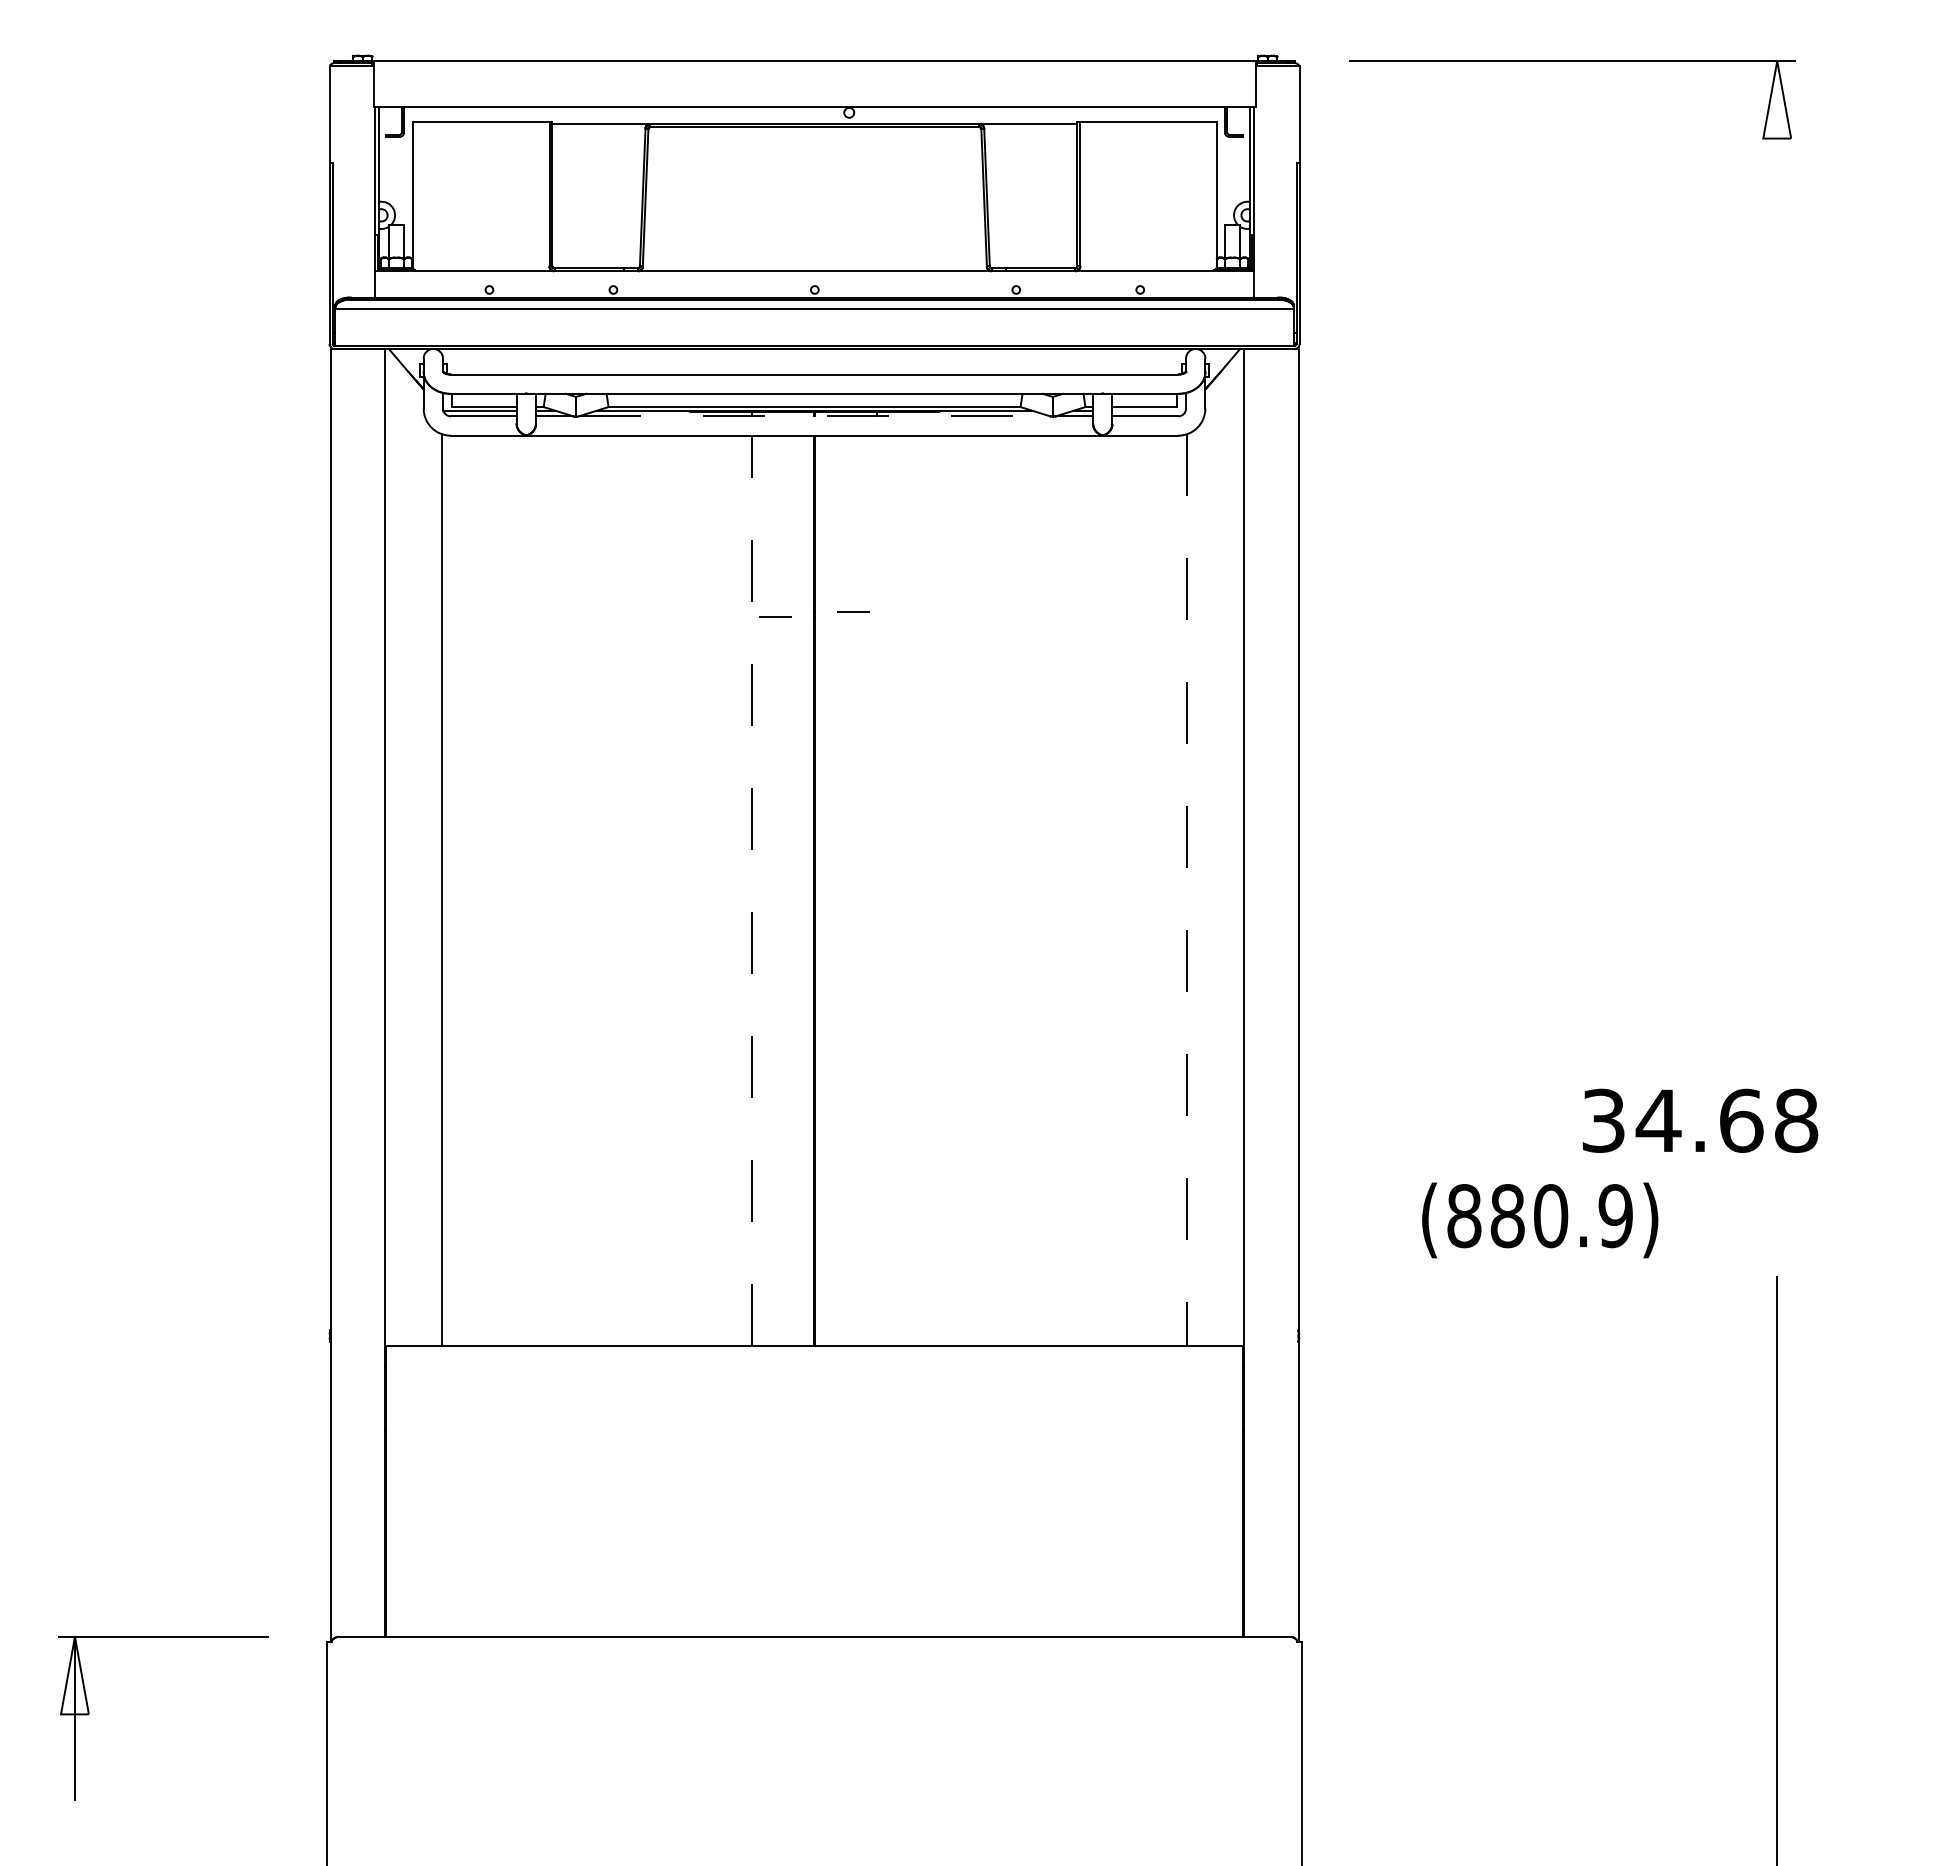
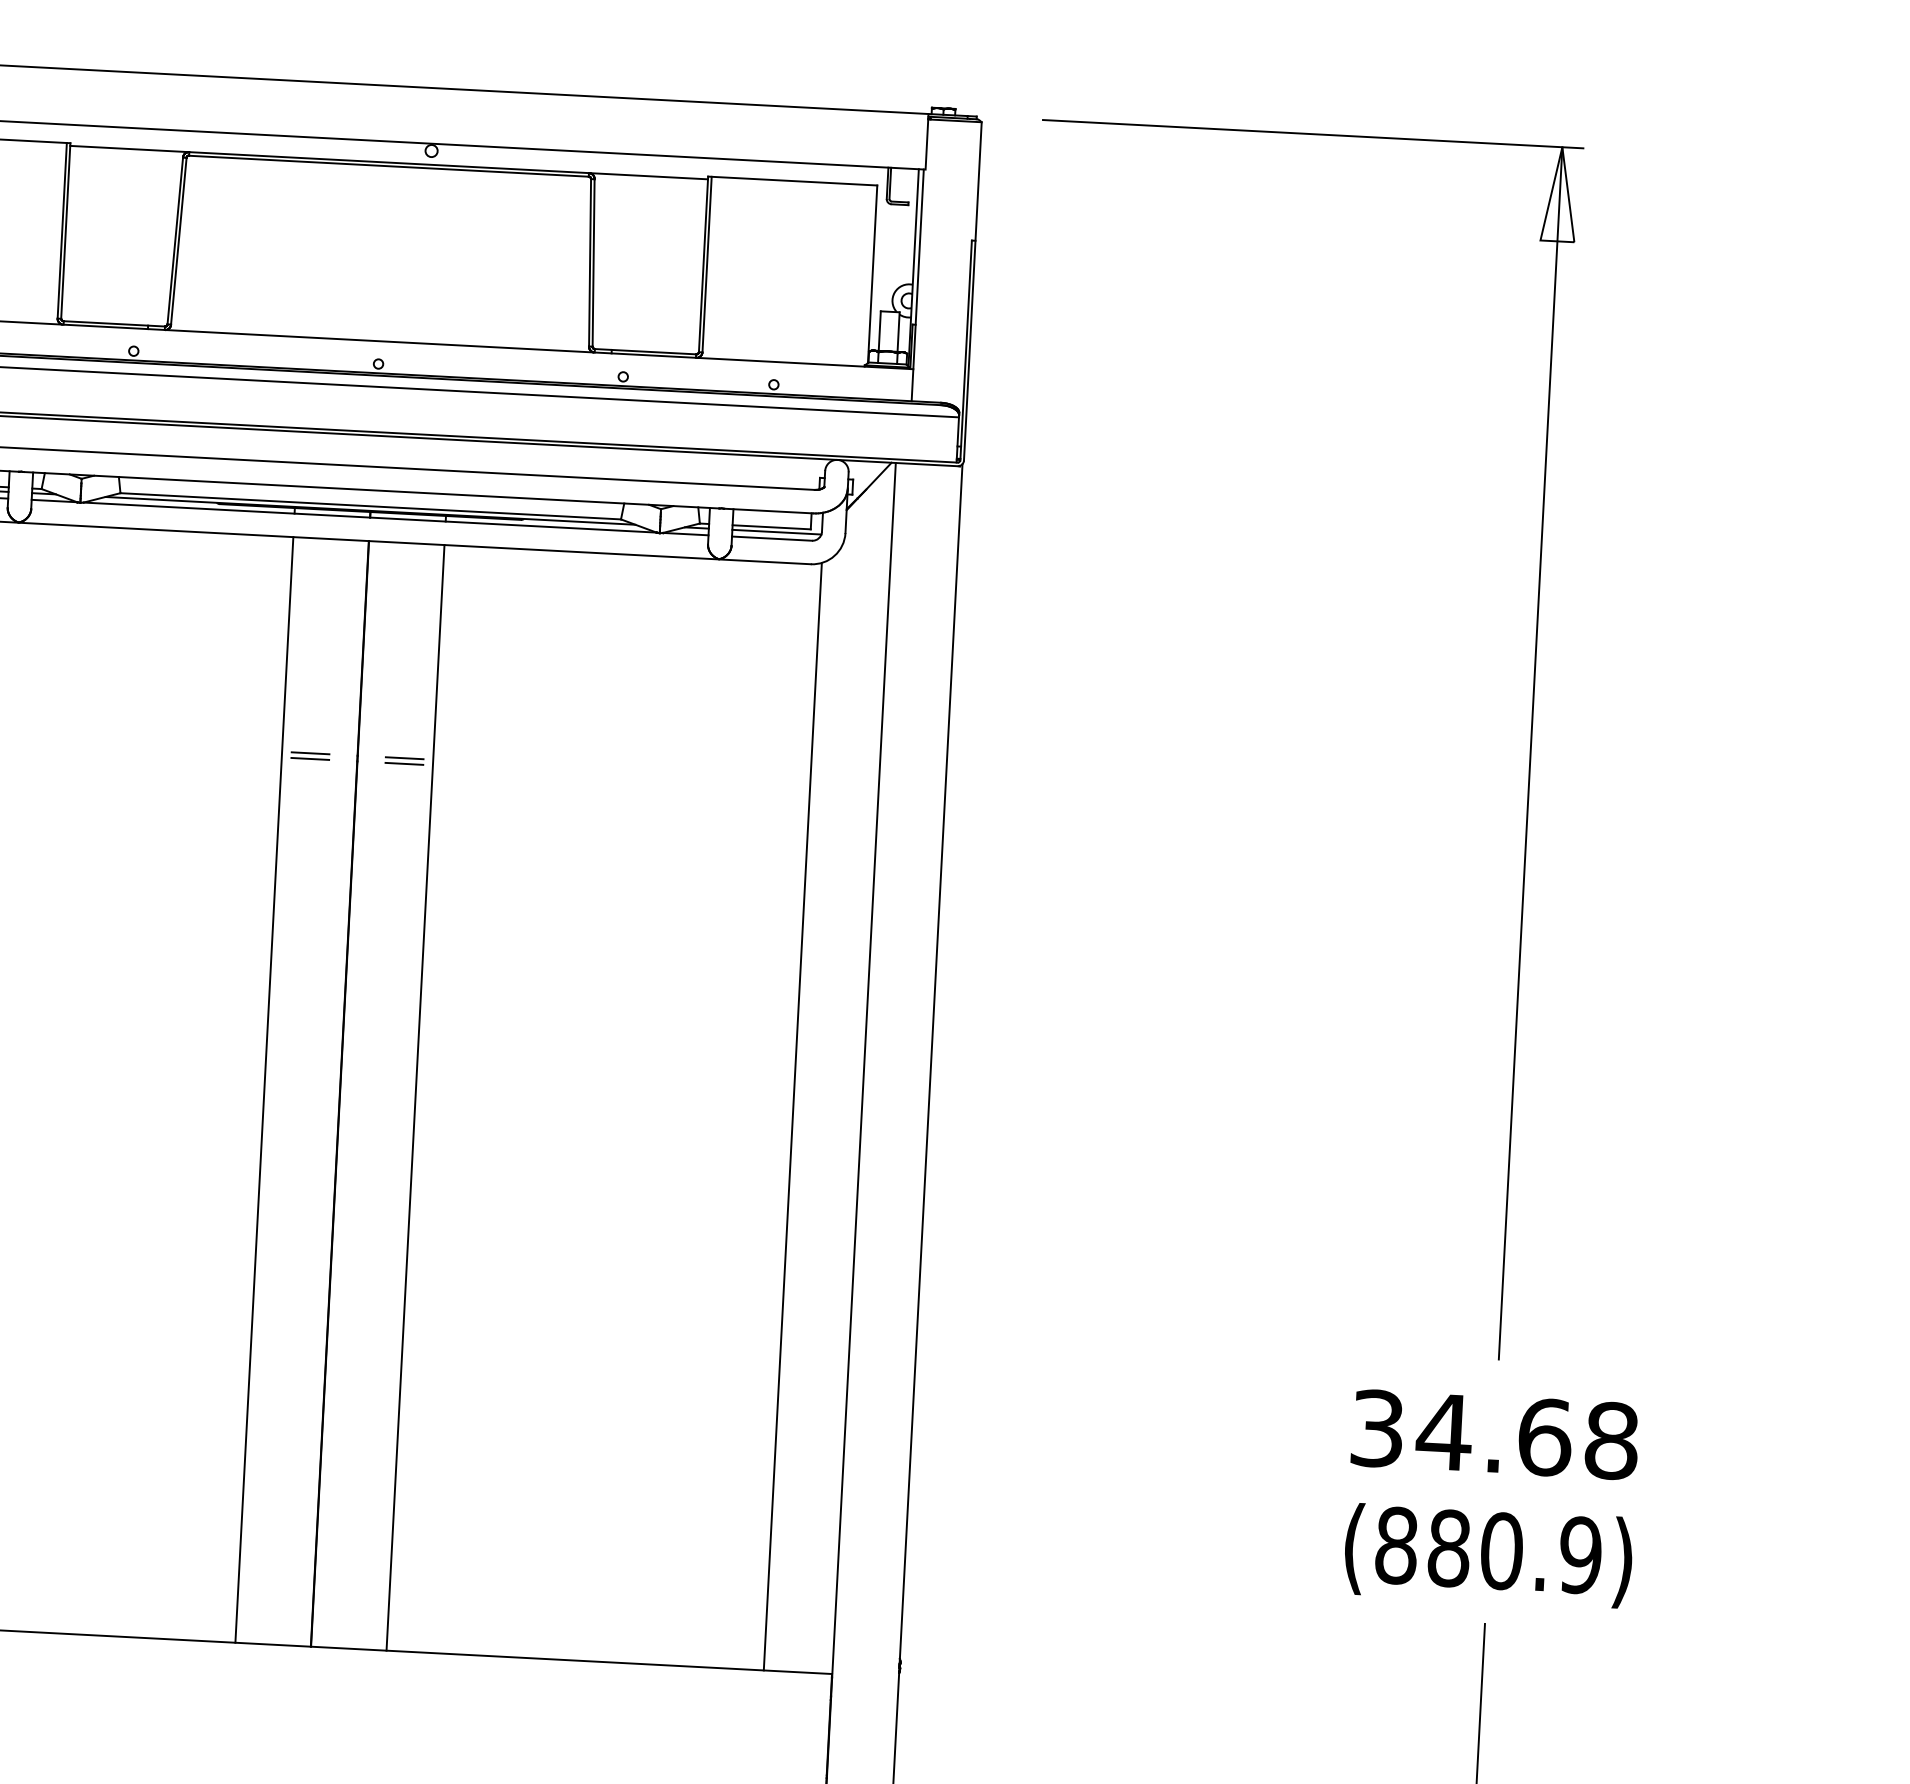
line: (1148, 410) -> (776, 531), added
line: (814, 416) -> (370, 517), dashed -> solid
line: (1777, 559) -> (1530, 752), added
line: (775, 612) -> (310, 753), added
line: (852, 617) -> (403, 764), added
line: (1187, 889) -> (793, 1116), dashed -> solid
line: (752, 890) -> (264, 1089), dashed -> solid
line: (876, 890) -> (415, 1097), added
text: (1700, 1120) -> (1495, 1434), moved
text: (1540, 1220) -> (1488, 1555), moved

